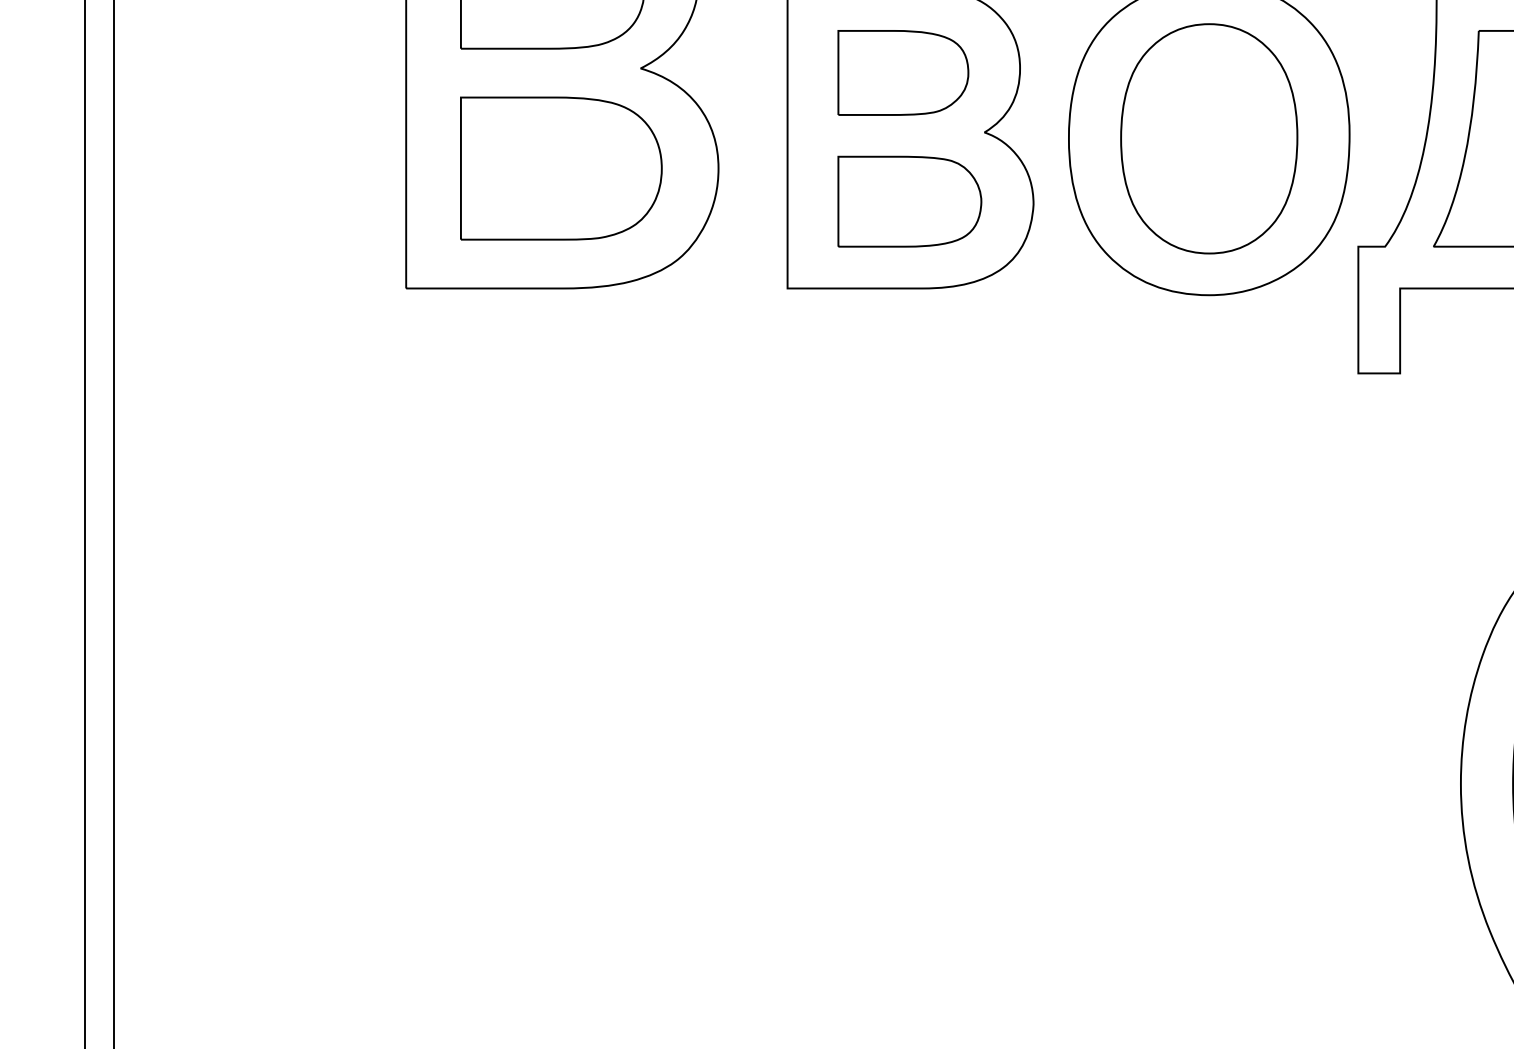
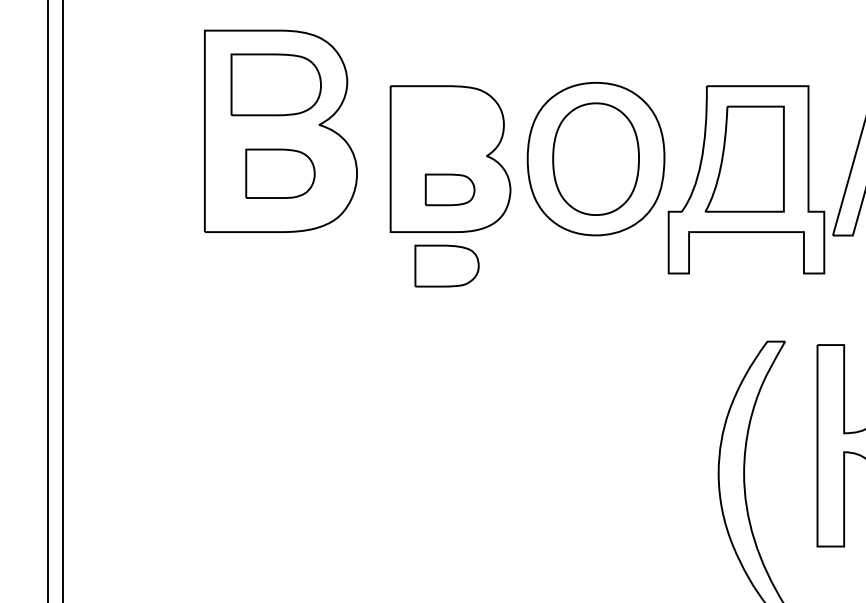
part: (902, 71) -> (446, 265), moved
part: (561, 168) -> (280, 173), size x0.7
part: (908, 200) -> (449, 189), size x0.7

